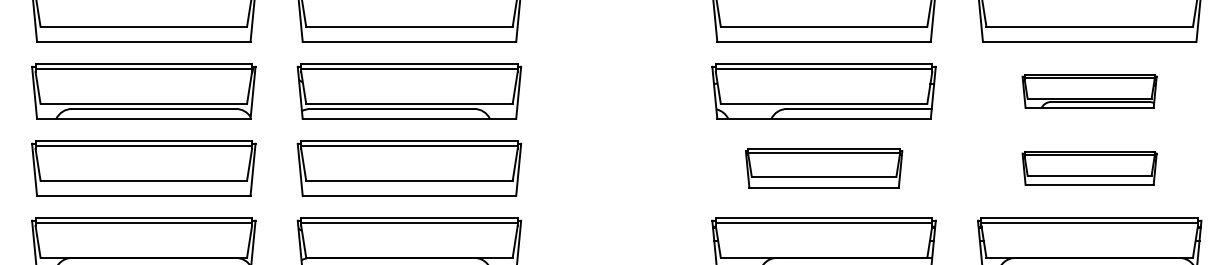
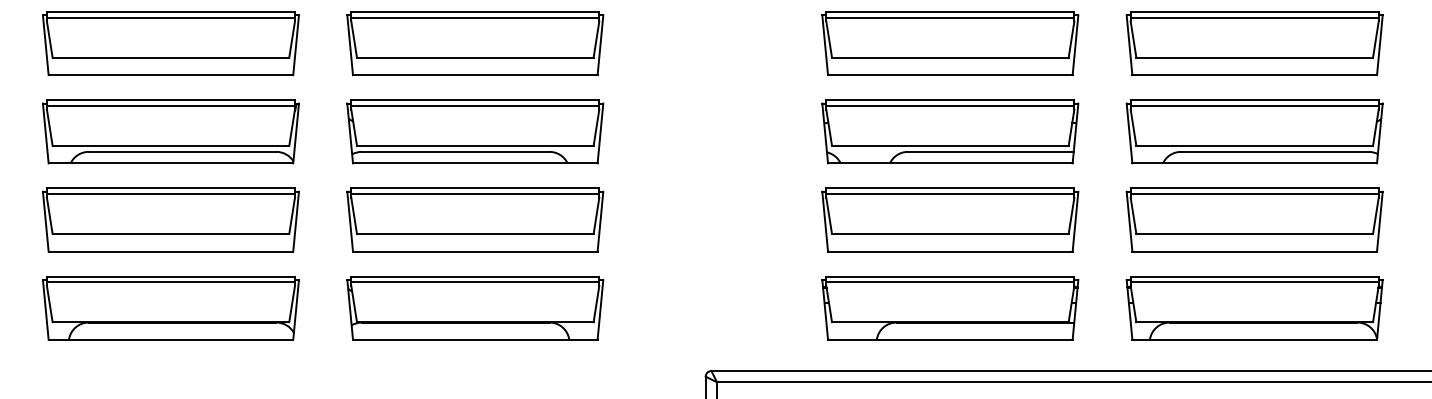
part: (1089, 91) -> (1254, 131), size x1.67
part: (824, 167) -> (950, 219), size x1.43
part: (1089, 167) -> (1254, 219), size x1.67

